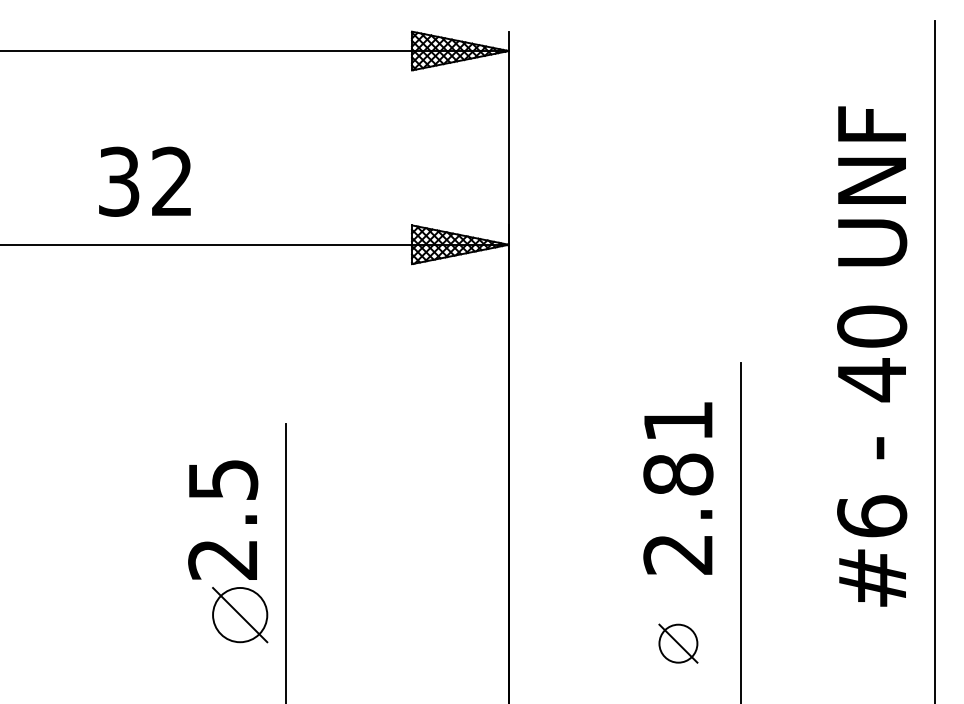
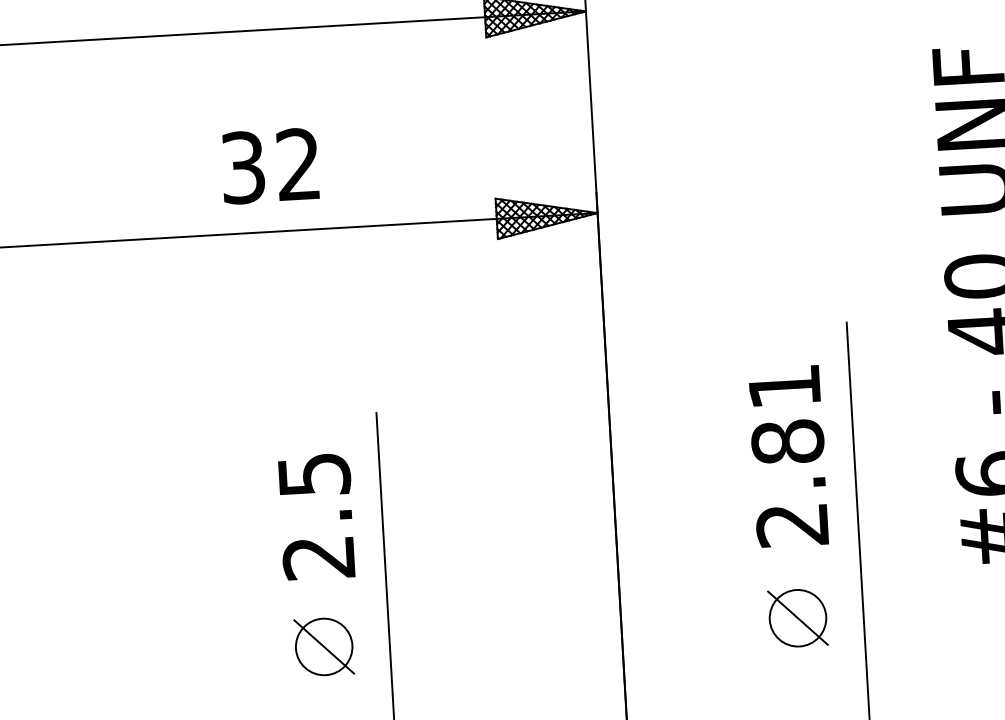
text: (144, 181) -> (269, 165), moved
part: (240, 615) -> (324, 647), moved
part: (678, 643) -> (798, 617), size x1.43

